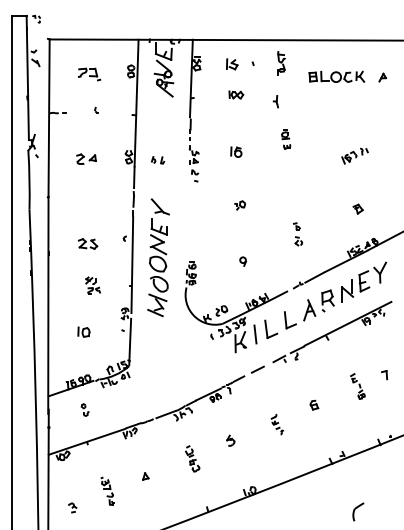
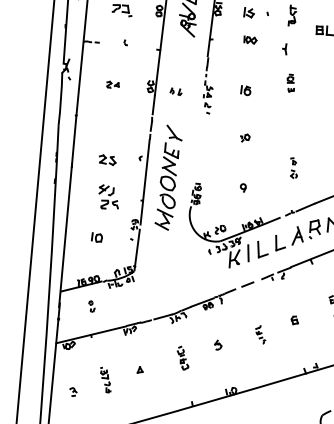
part: (86, 158) -> (113, 84), size x0.7
part: (92, 285) -> (108, 197), size x1.6

